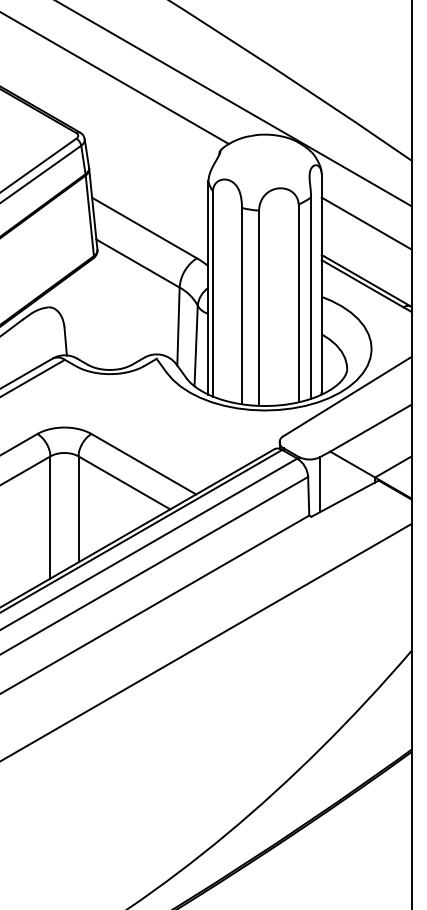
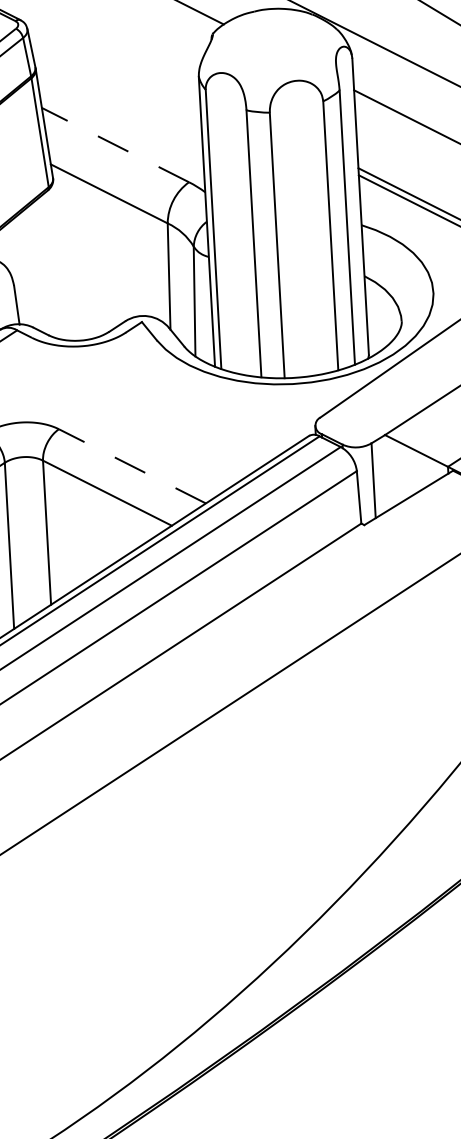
line: (144, 228) -> (115, 145), solid -> dashed
line: (143, 463) -> (131, 465), solid -> dashed

